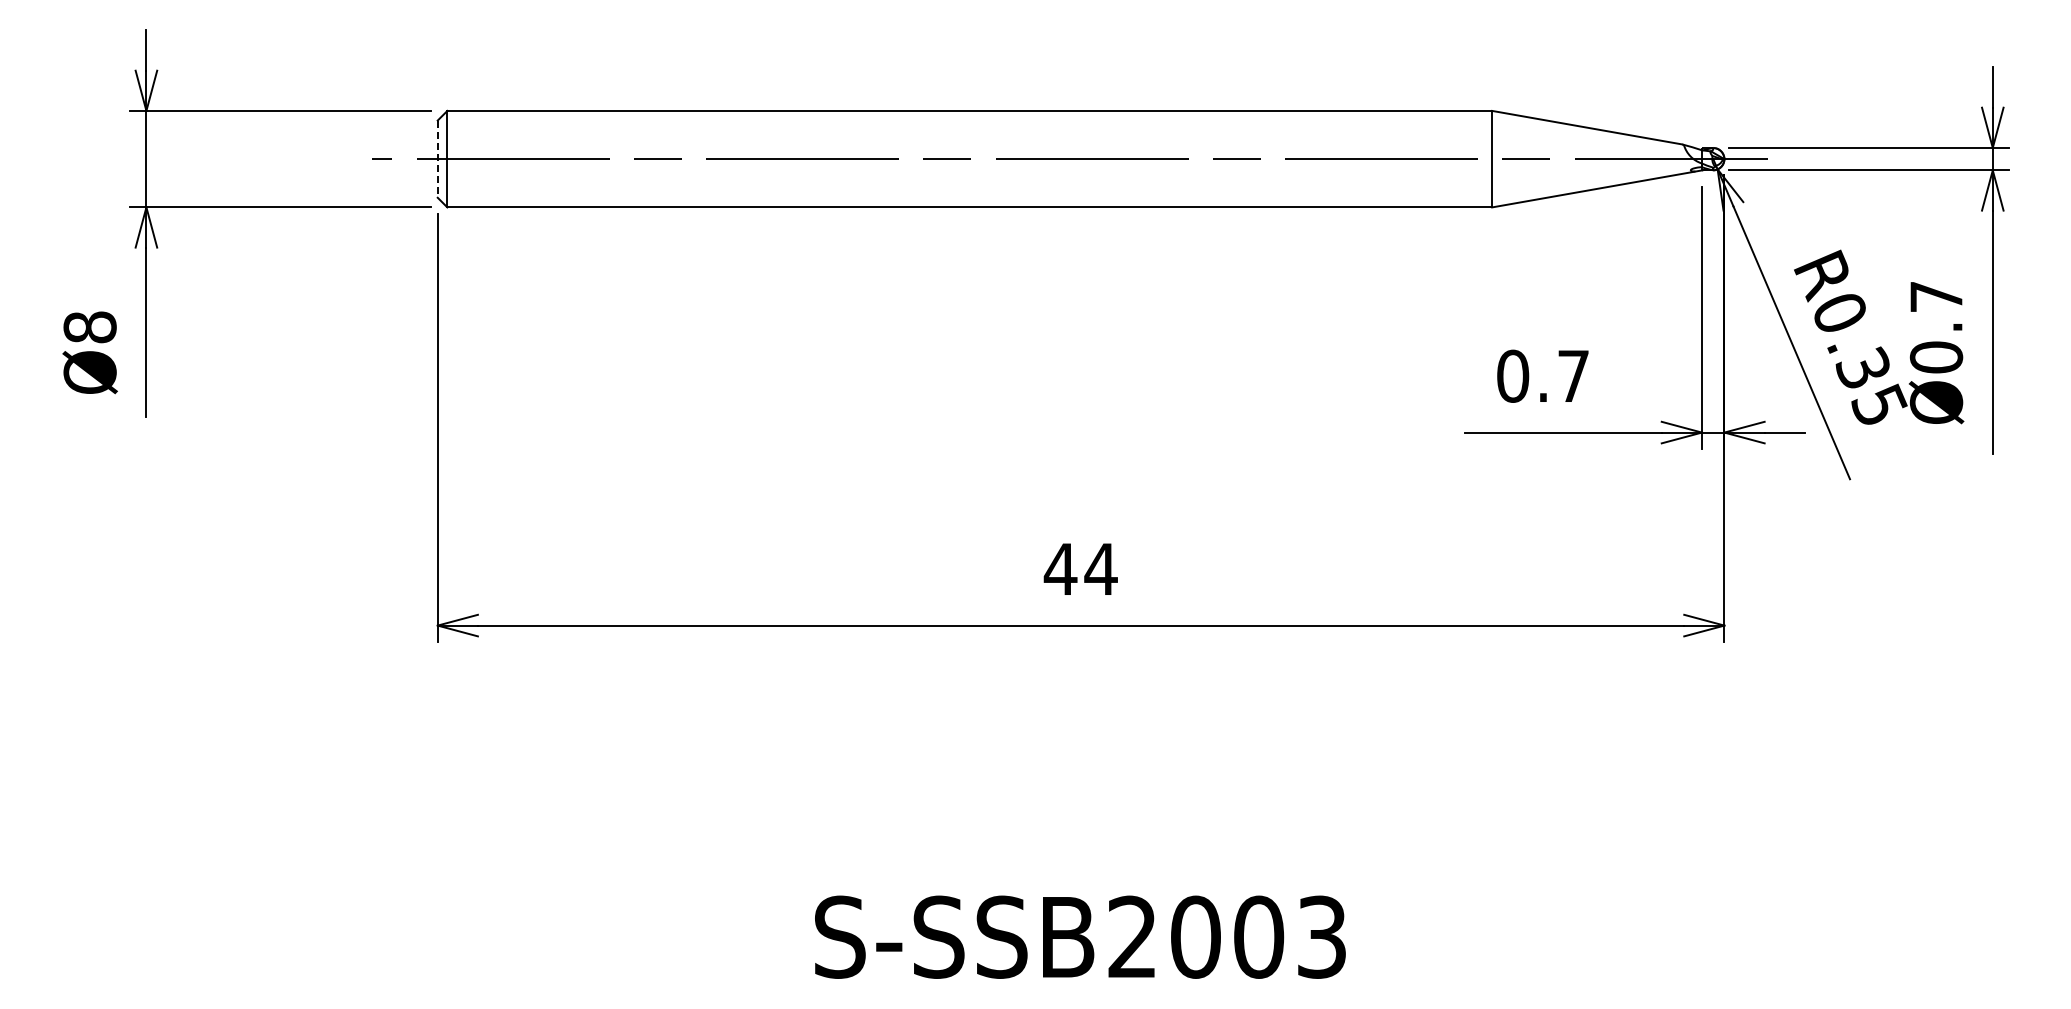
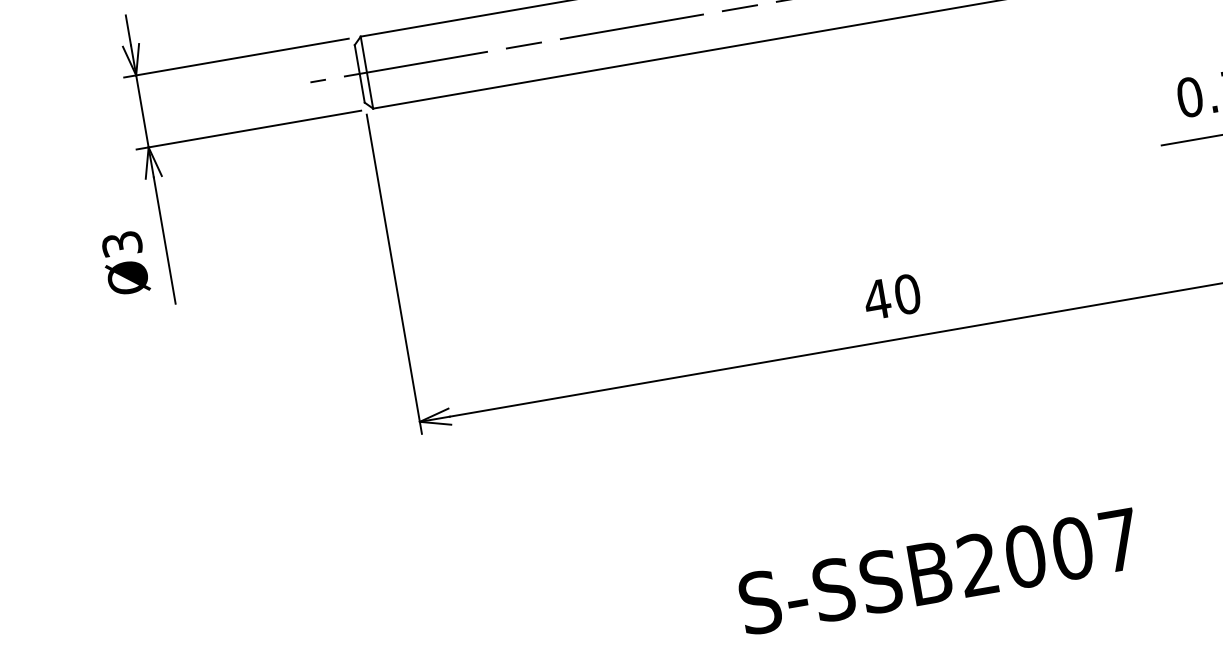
line: (437, 159) -> (359, 74), dashed -> solid
text: (89, 327) -> (121, 244), Ø8 -> Ø3
text: (1100, 568) -> (906, 293), 44 -> 40
text: (1321, 936) -> (1119, 539), S-SSB2003 -> S-SSB2007

